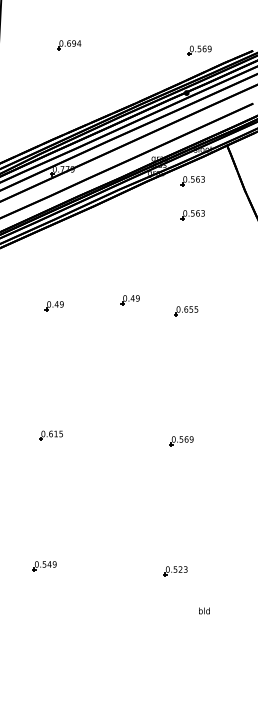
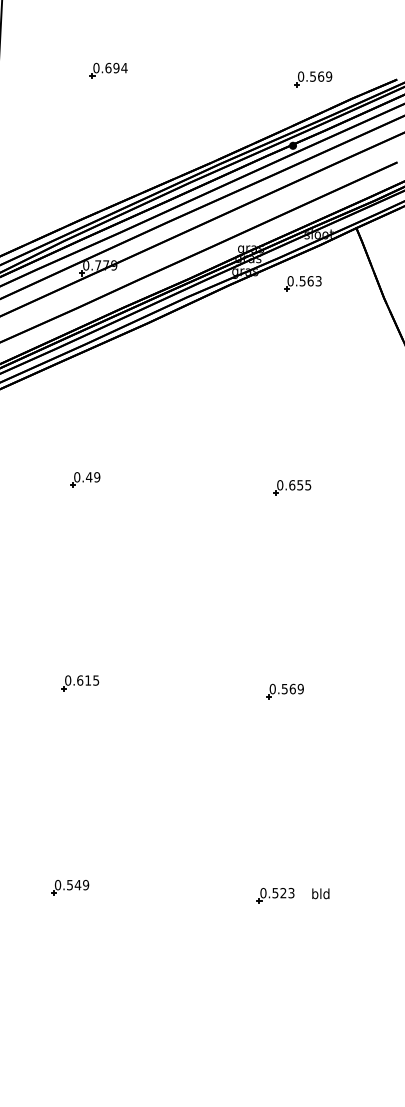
part: (192, 215) -> (302, 337), removed
part: (129, 300) -> (203, 471), removed
text: (204, 610) -> (320, 893), moved

